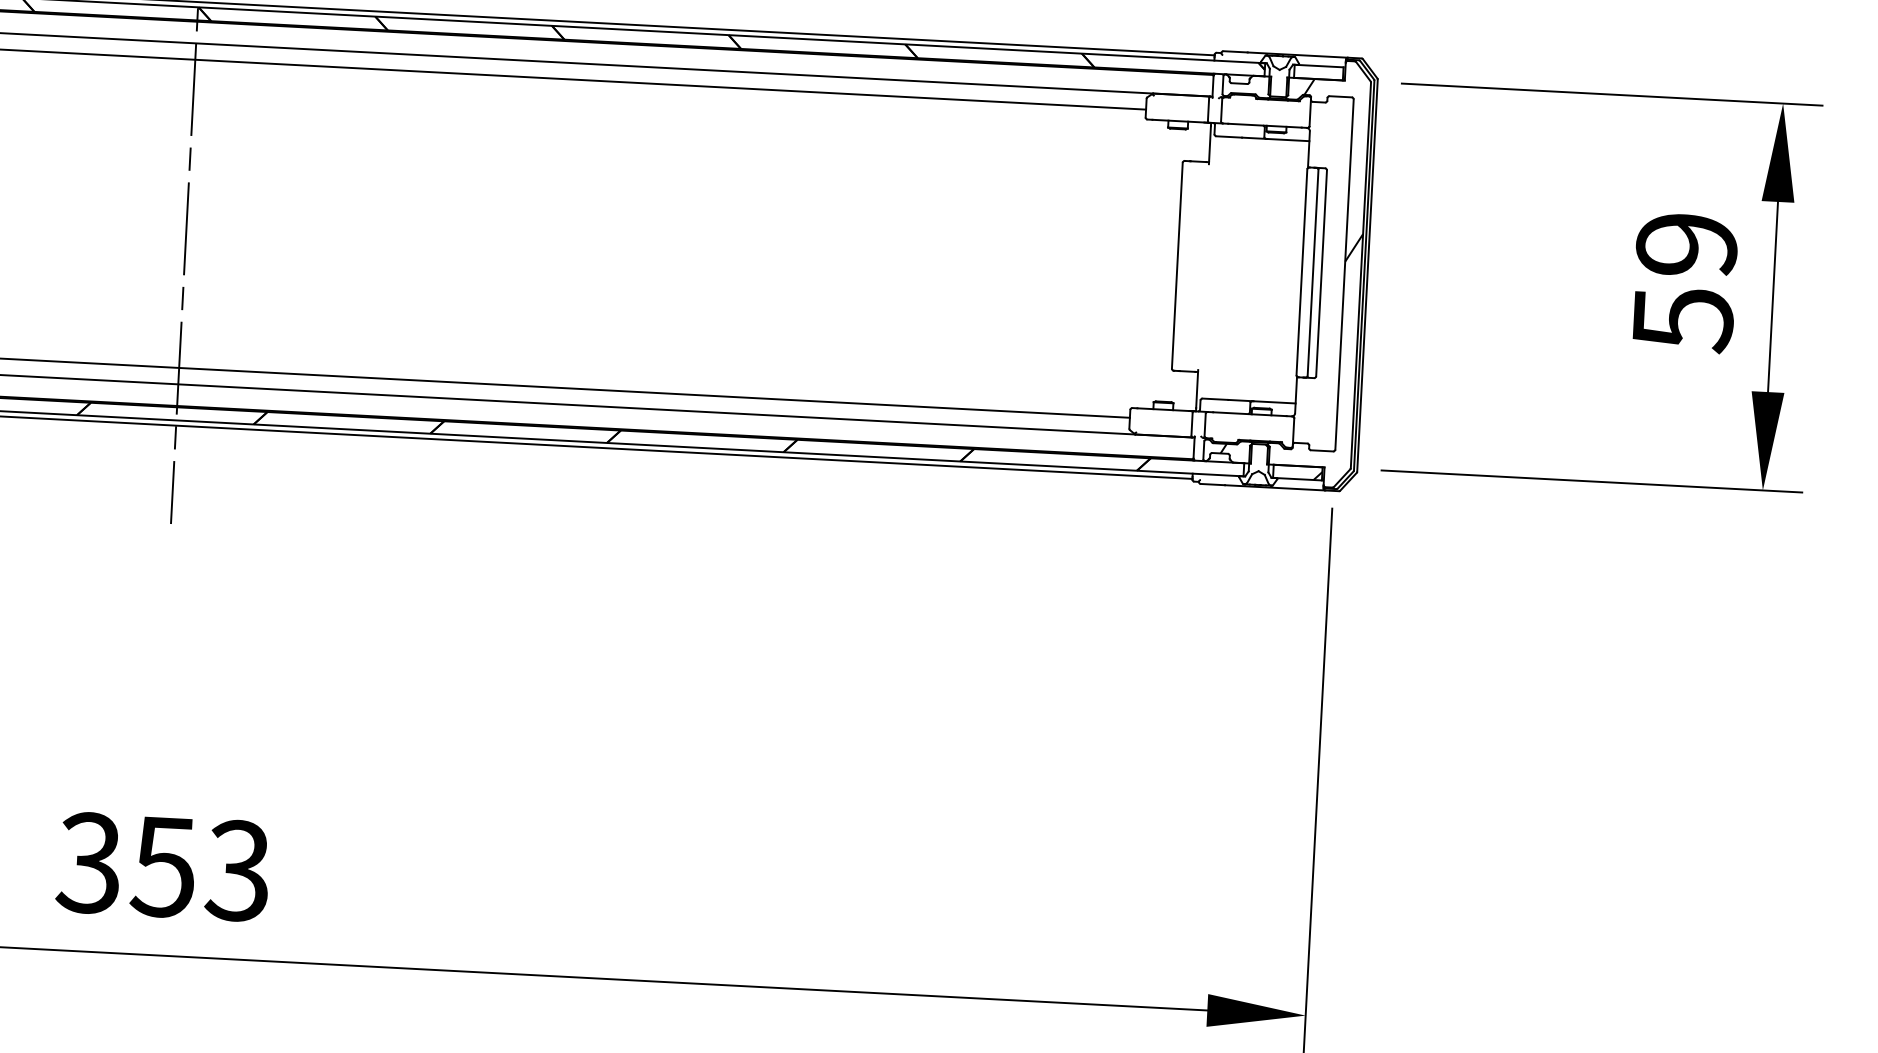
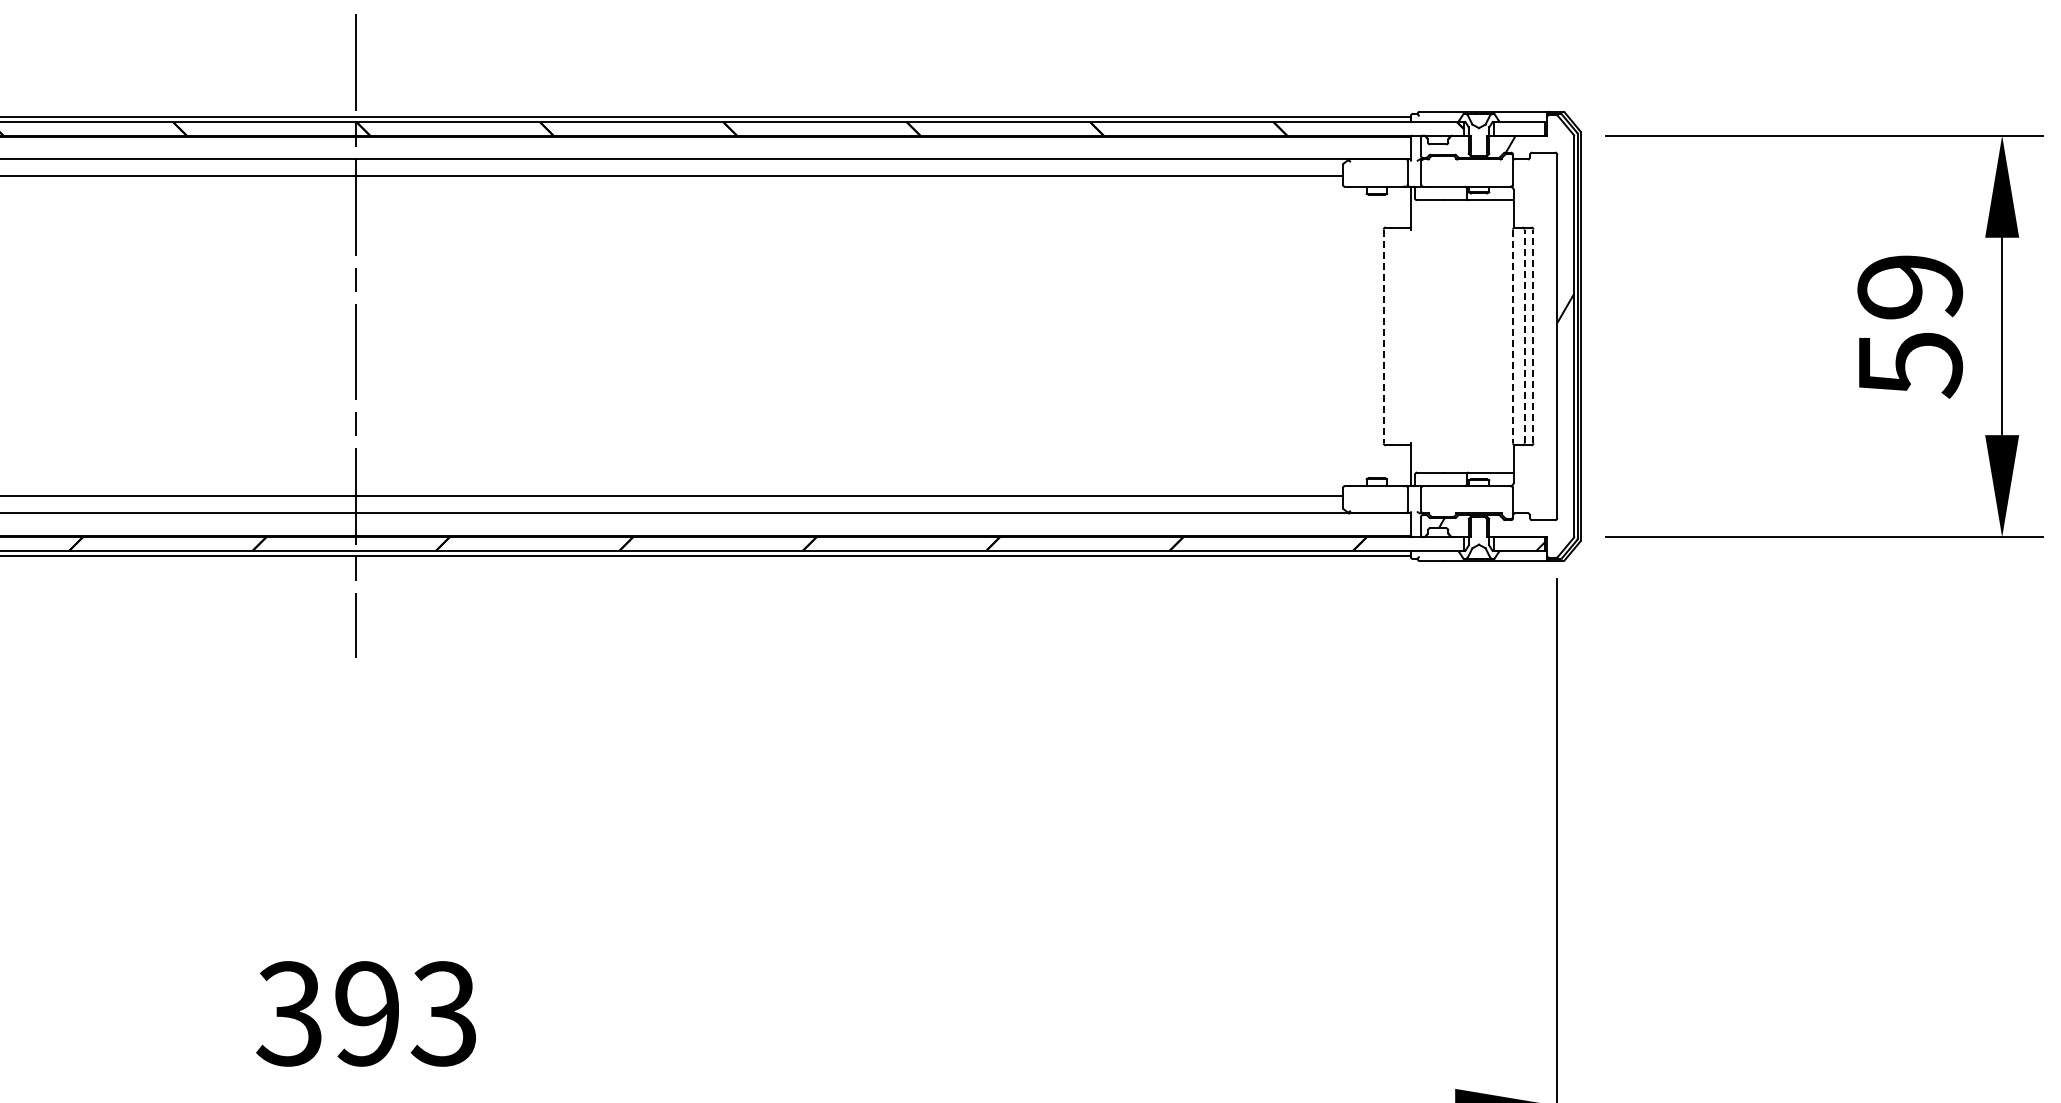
line: (1177, 265) -> (1383, 336), solid -> dashed
line: (1302, 272) -> (1513, 336), solid -> dashed
line: (1312, 272) -> (1524, 336), solid -> dashed
line: (1321, 273) -> (1533, 336), solid -> dashed
text: (163, 866) -> (366, 1013), 353 -> 393

